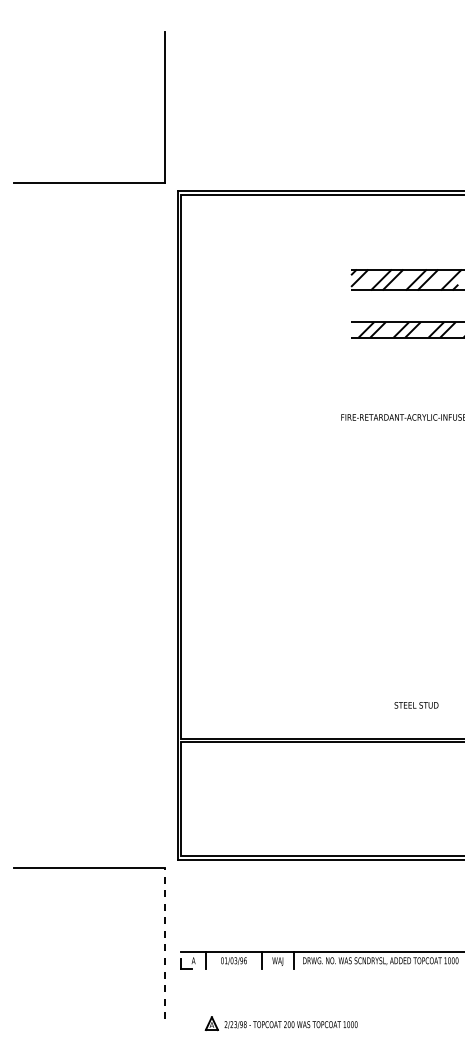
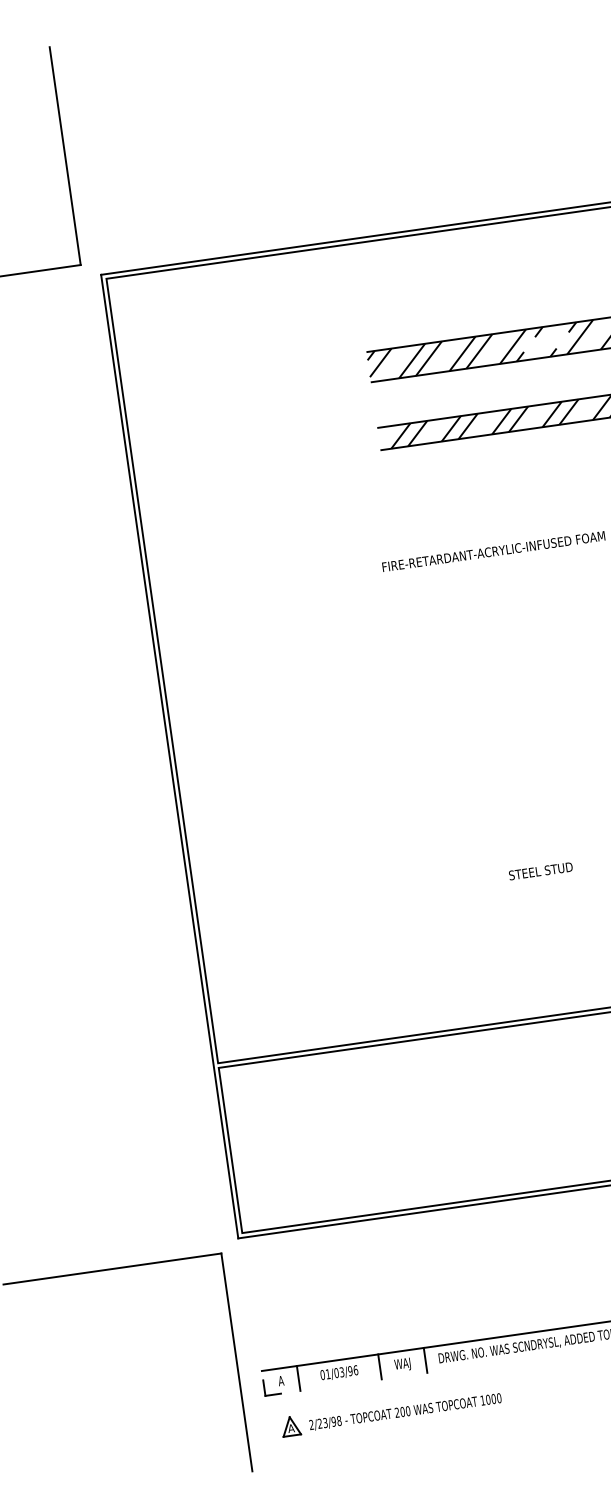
text: (416, 705) -> (540, 871), moved
line: (165, 943) -> (237, 1361), dashed -> solid
part: (280, 1023) -> (389, 1412), moved

